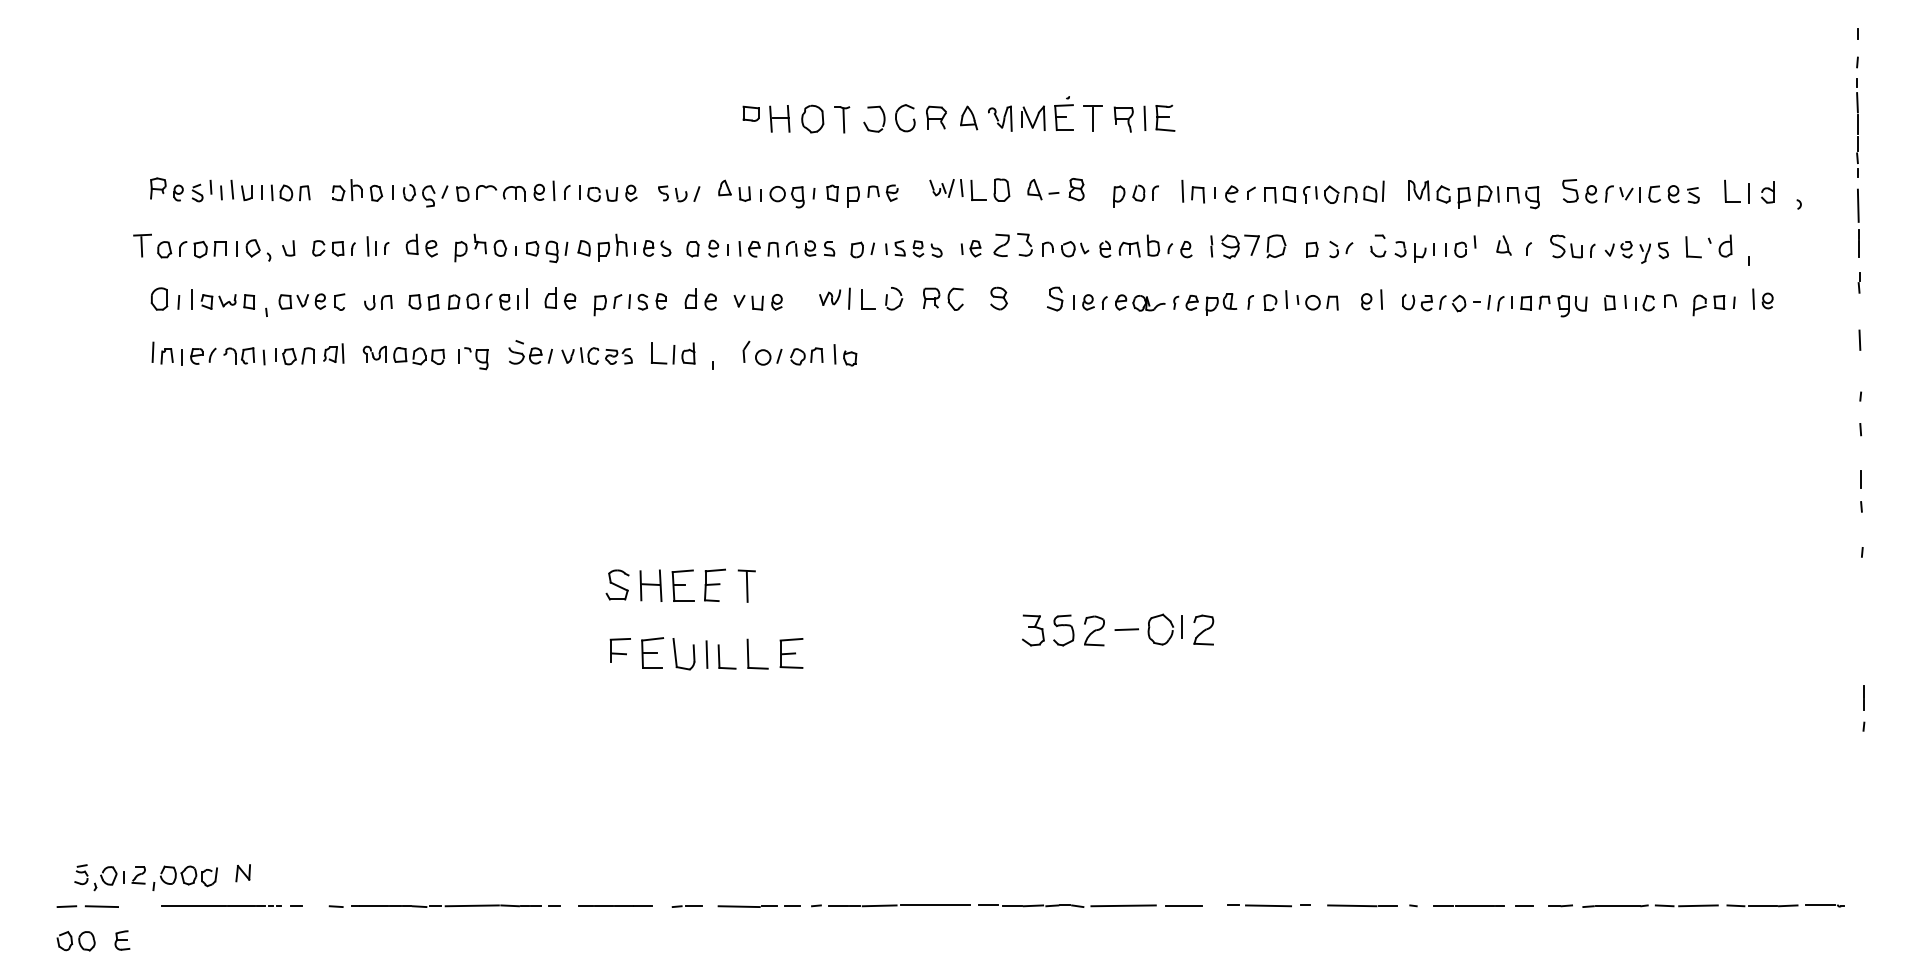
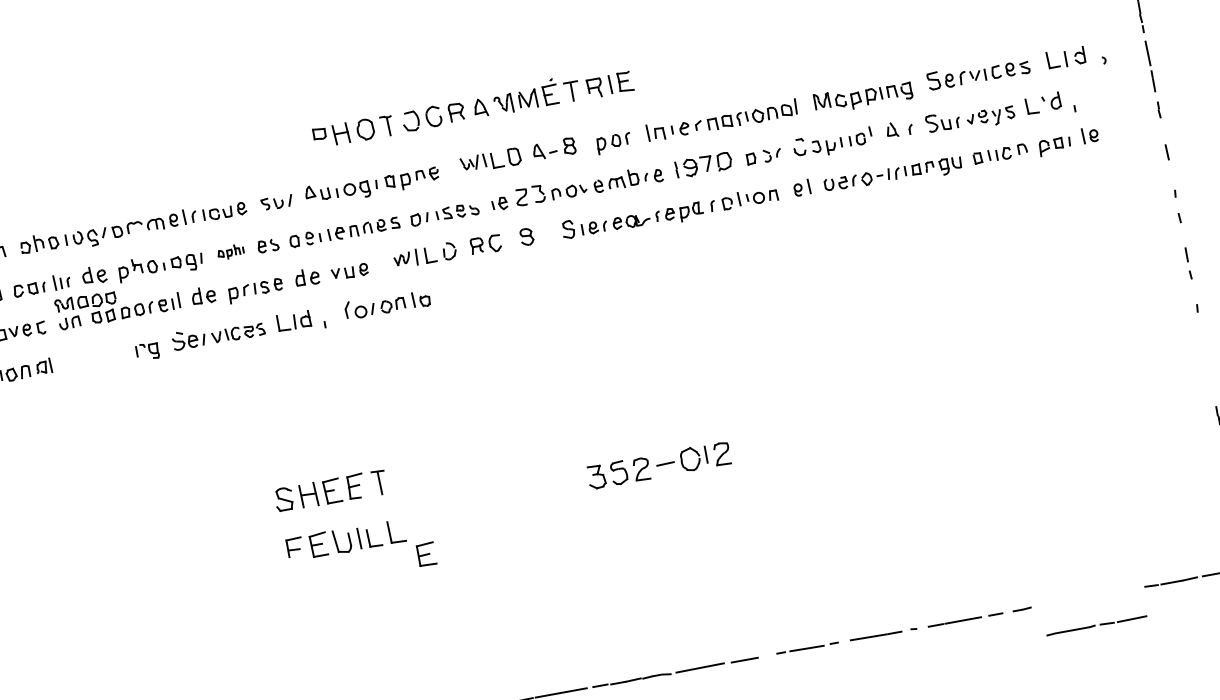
part: (606, 247) -> (230, 251), size x0.6
part: (403, 355) -> (85, 301), moved
part: (791, 653) -> (426, 554), moved
part: (1650, 905) -> (1096, 625), moved

